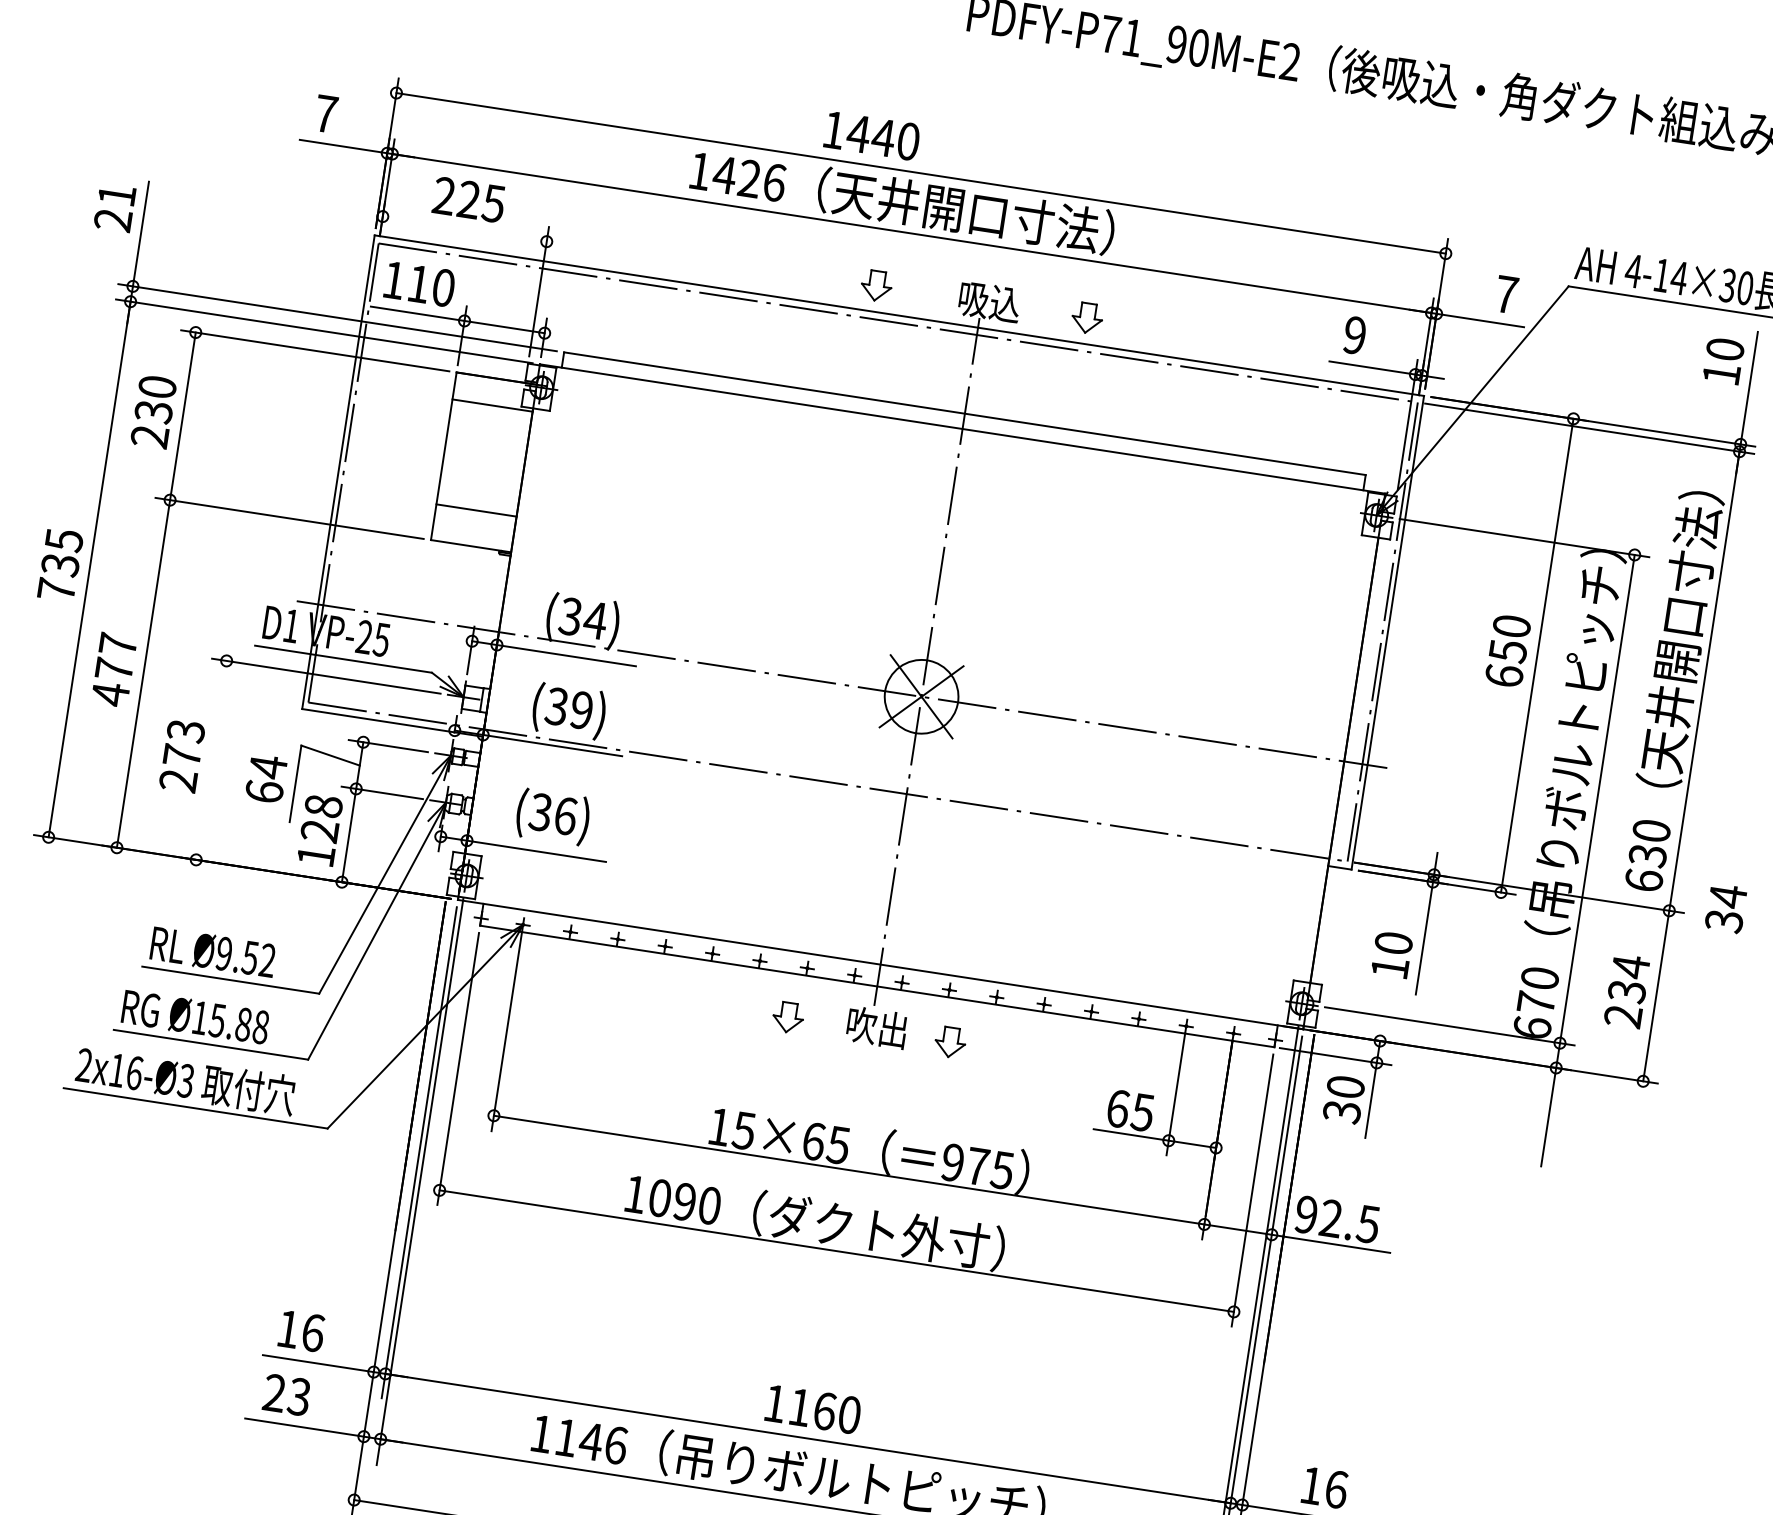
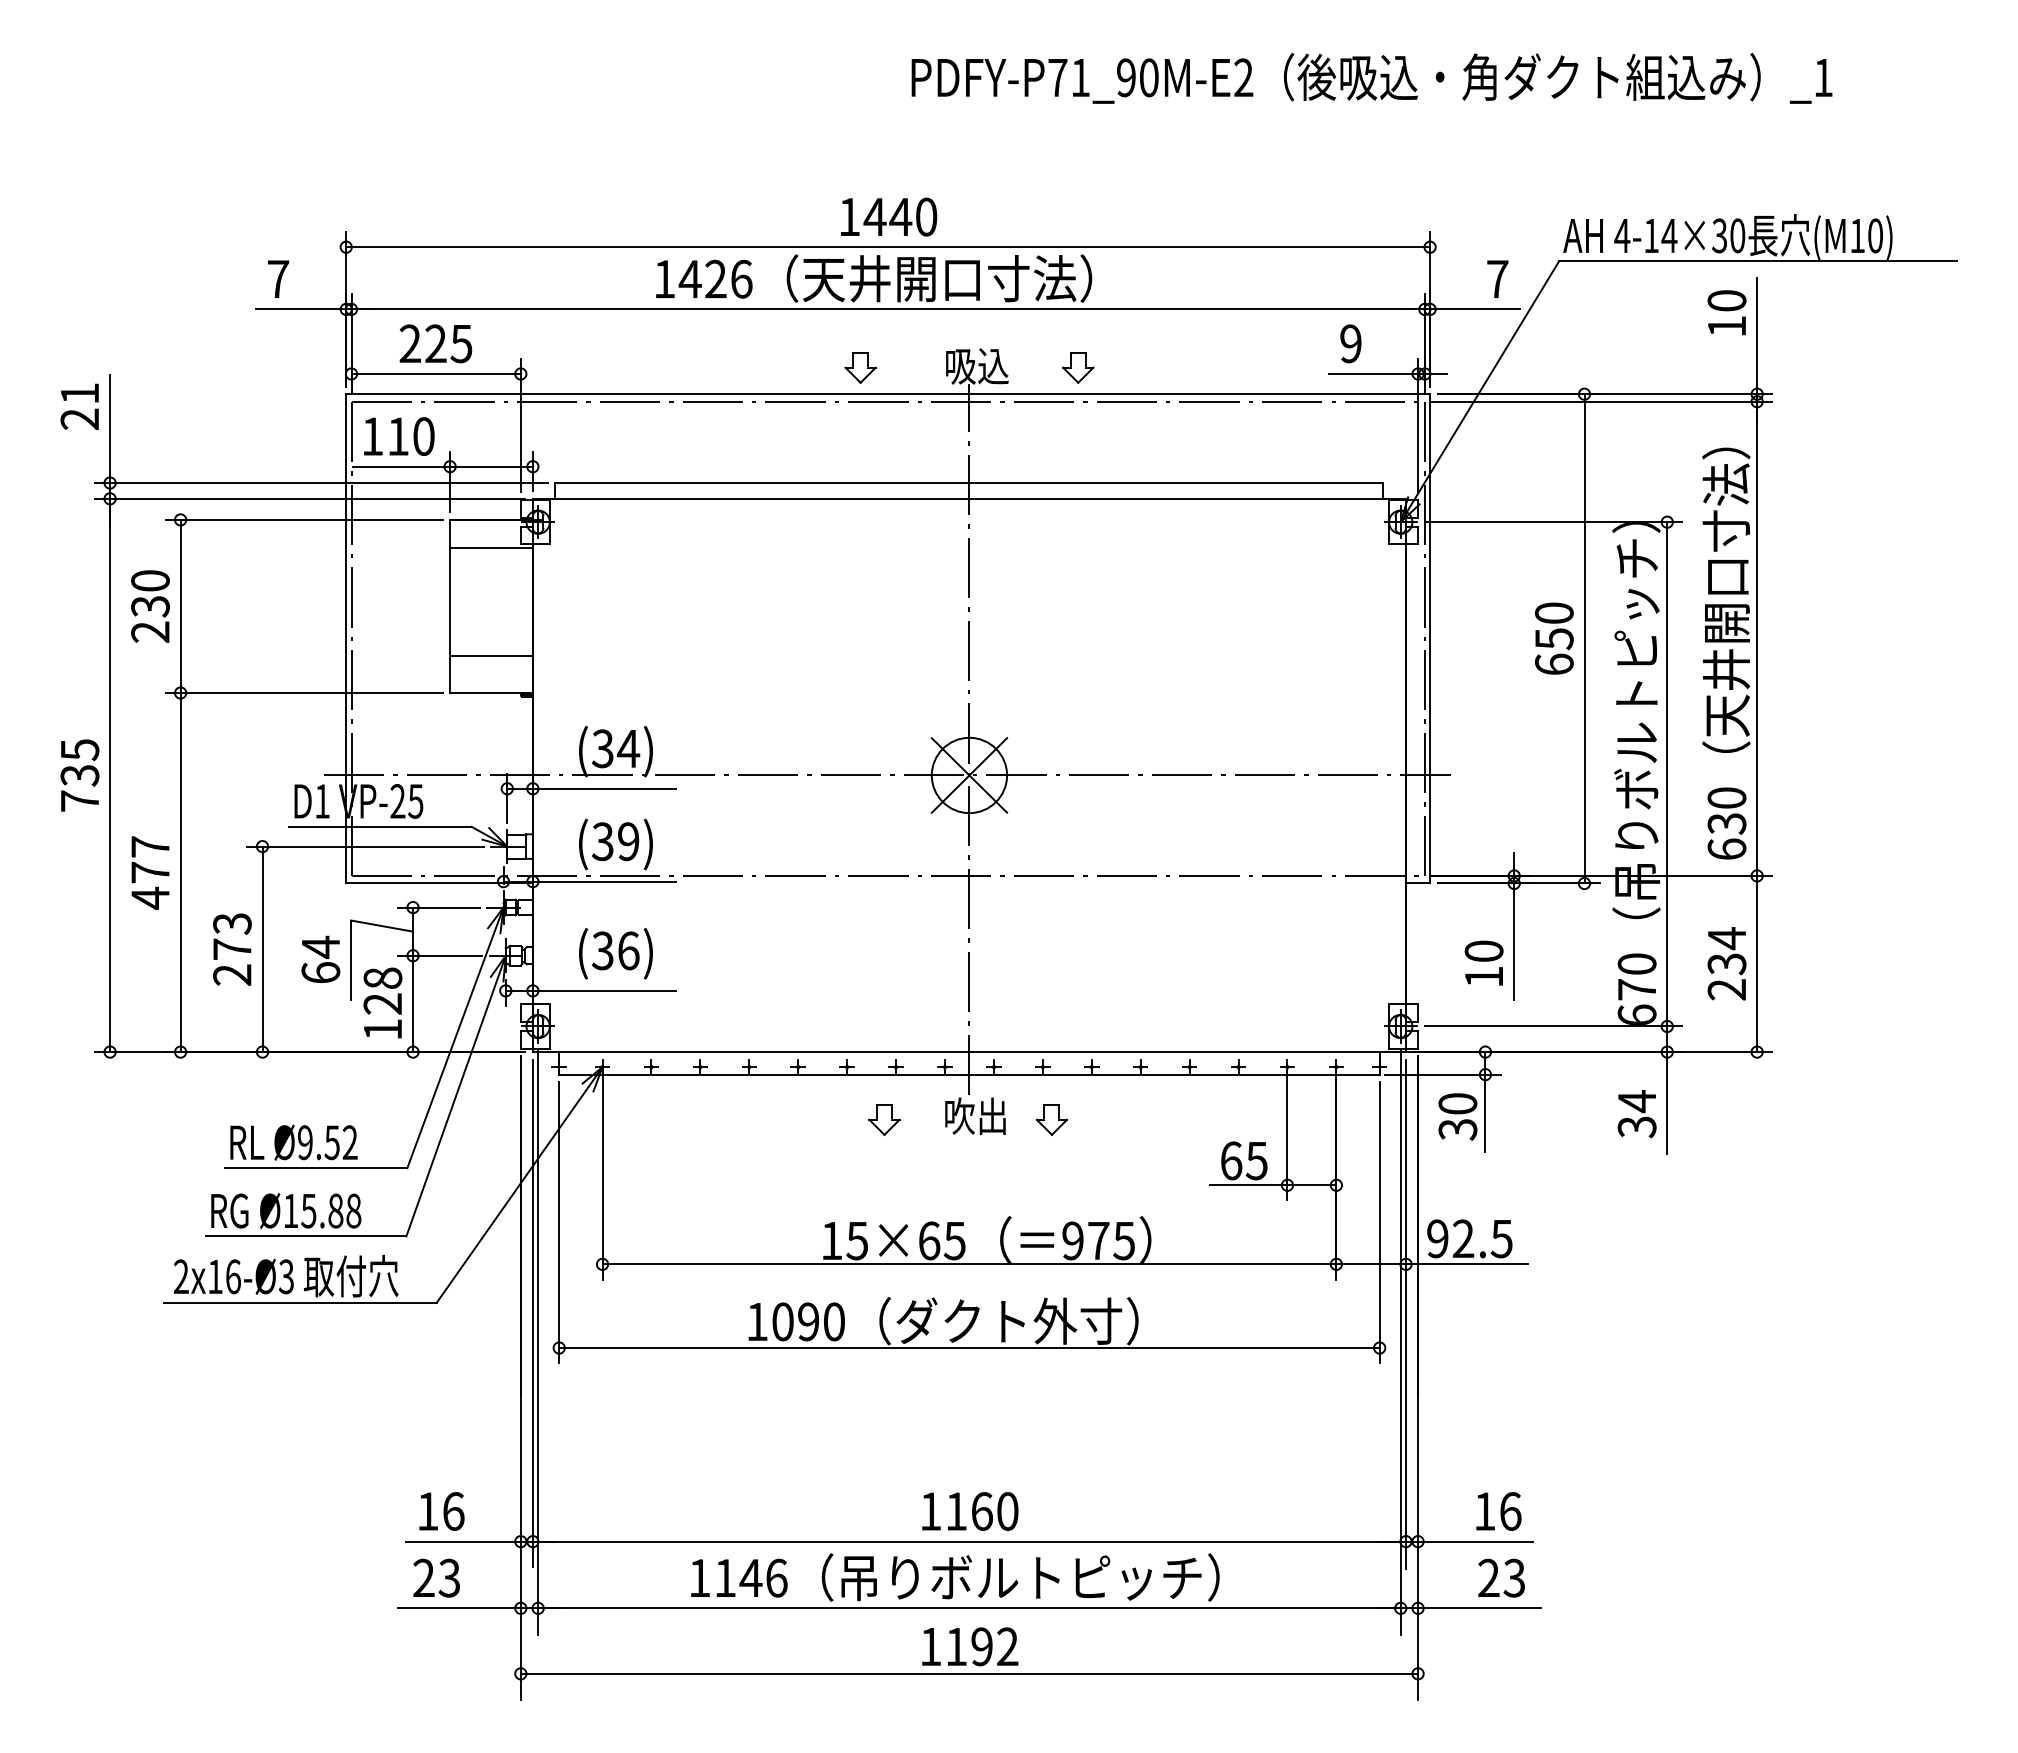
text: (872, 135) -> (889, 216), moved
line: (464, 228) -> (435, 373), added
line: (211, 760) -> (262, 949), added
text: (1725, 909) -> (1636, 1114), moved

